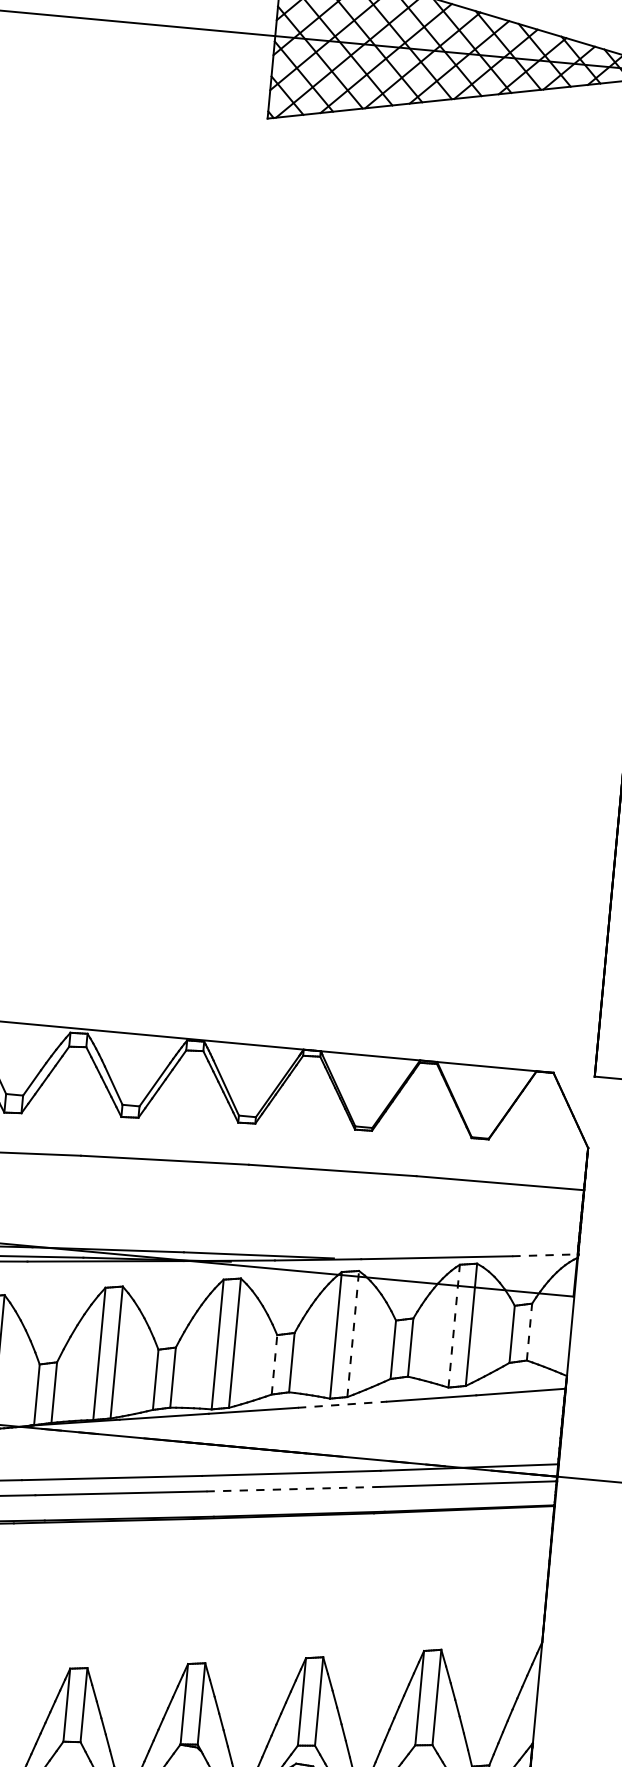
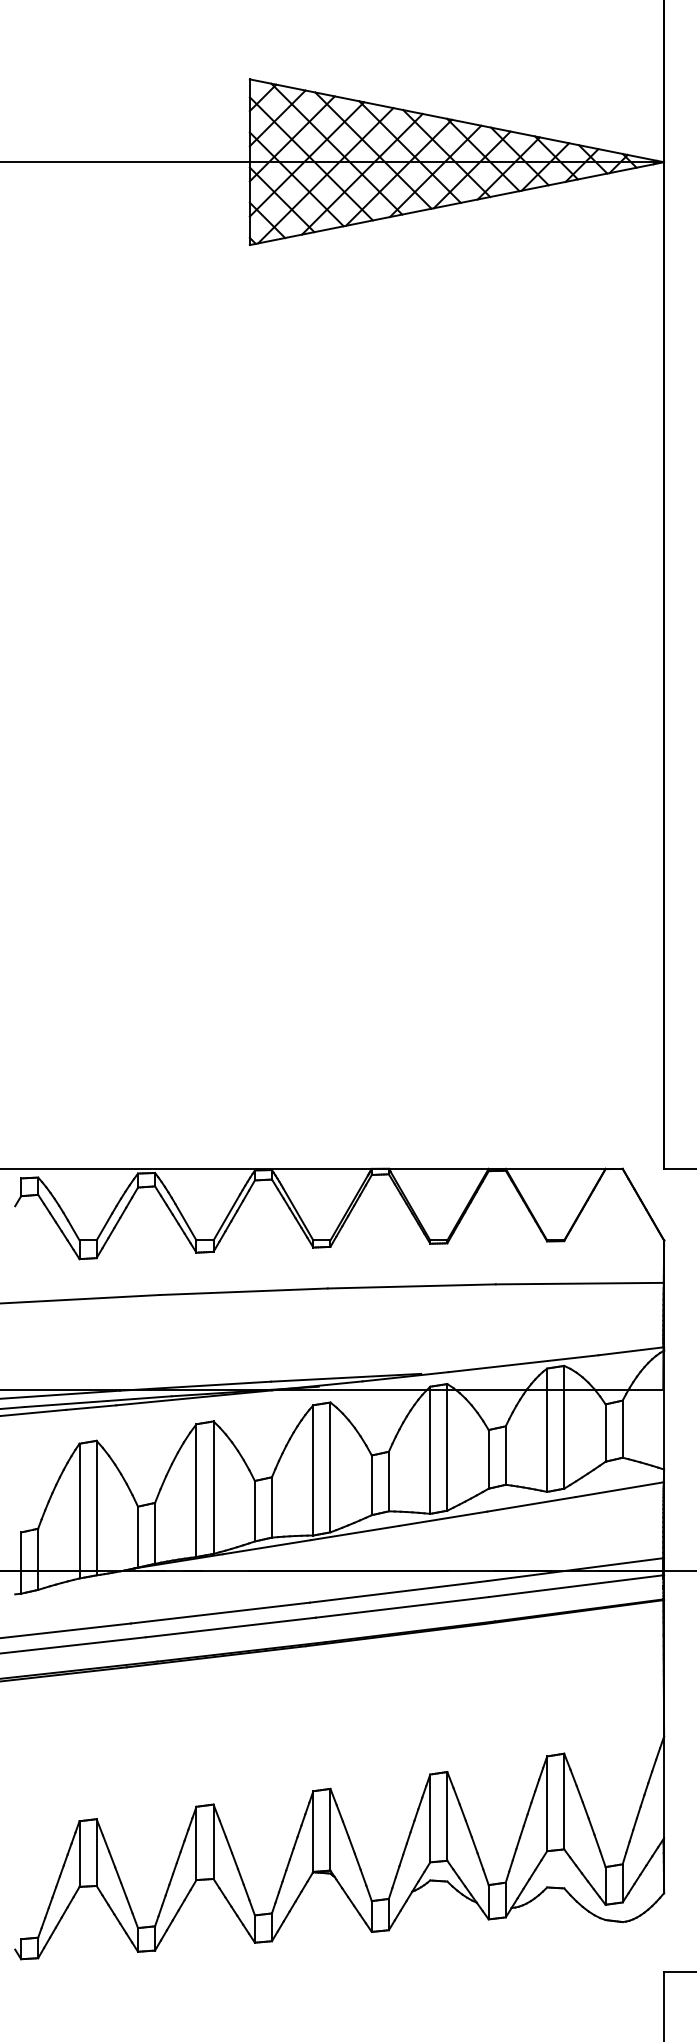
line: (545, 1255) -> (631, 1351), dashed -> solid
line: (454, 1326) -> (547, 1430), dashed -> solid
line: (529, 1332) -> (622, 1429), dashed -> solid
line: (353, 1333) -> (447, 1446), dashed -> solid
line: (274, 1364) -> (371, 1485), dashed -> solid
line: (342, 1404) -> (443, 1518), dashed -> solid
line: (293, 1489) -> (402, 1607), dashed -> solid

